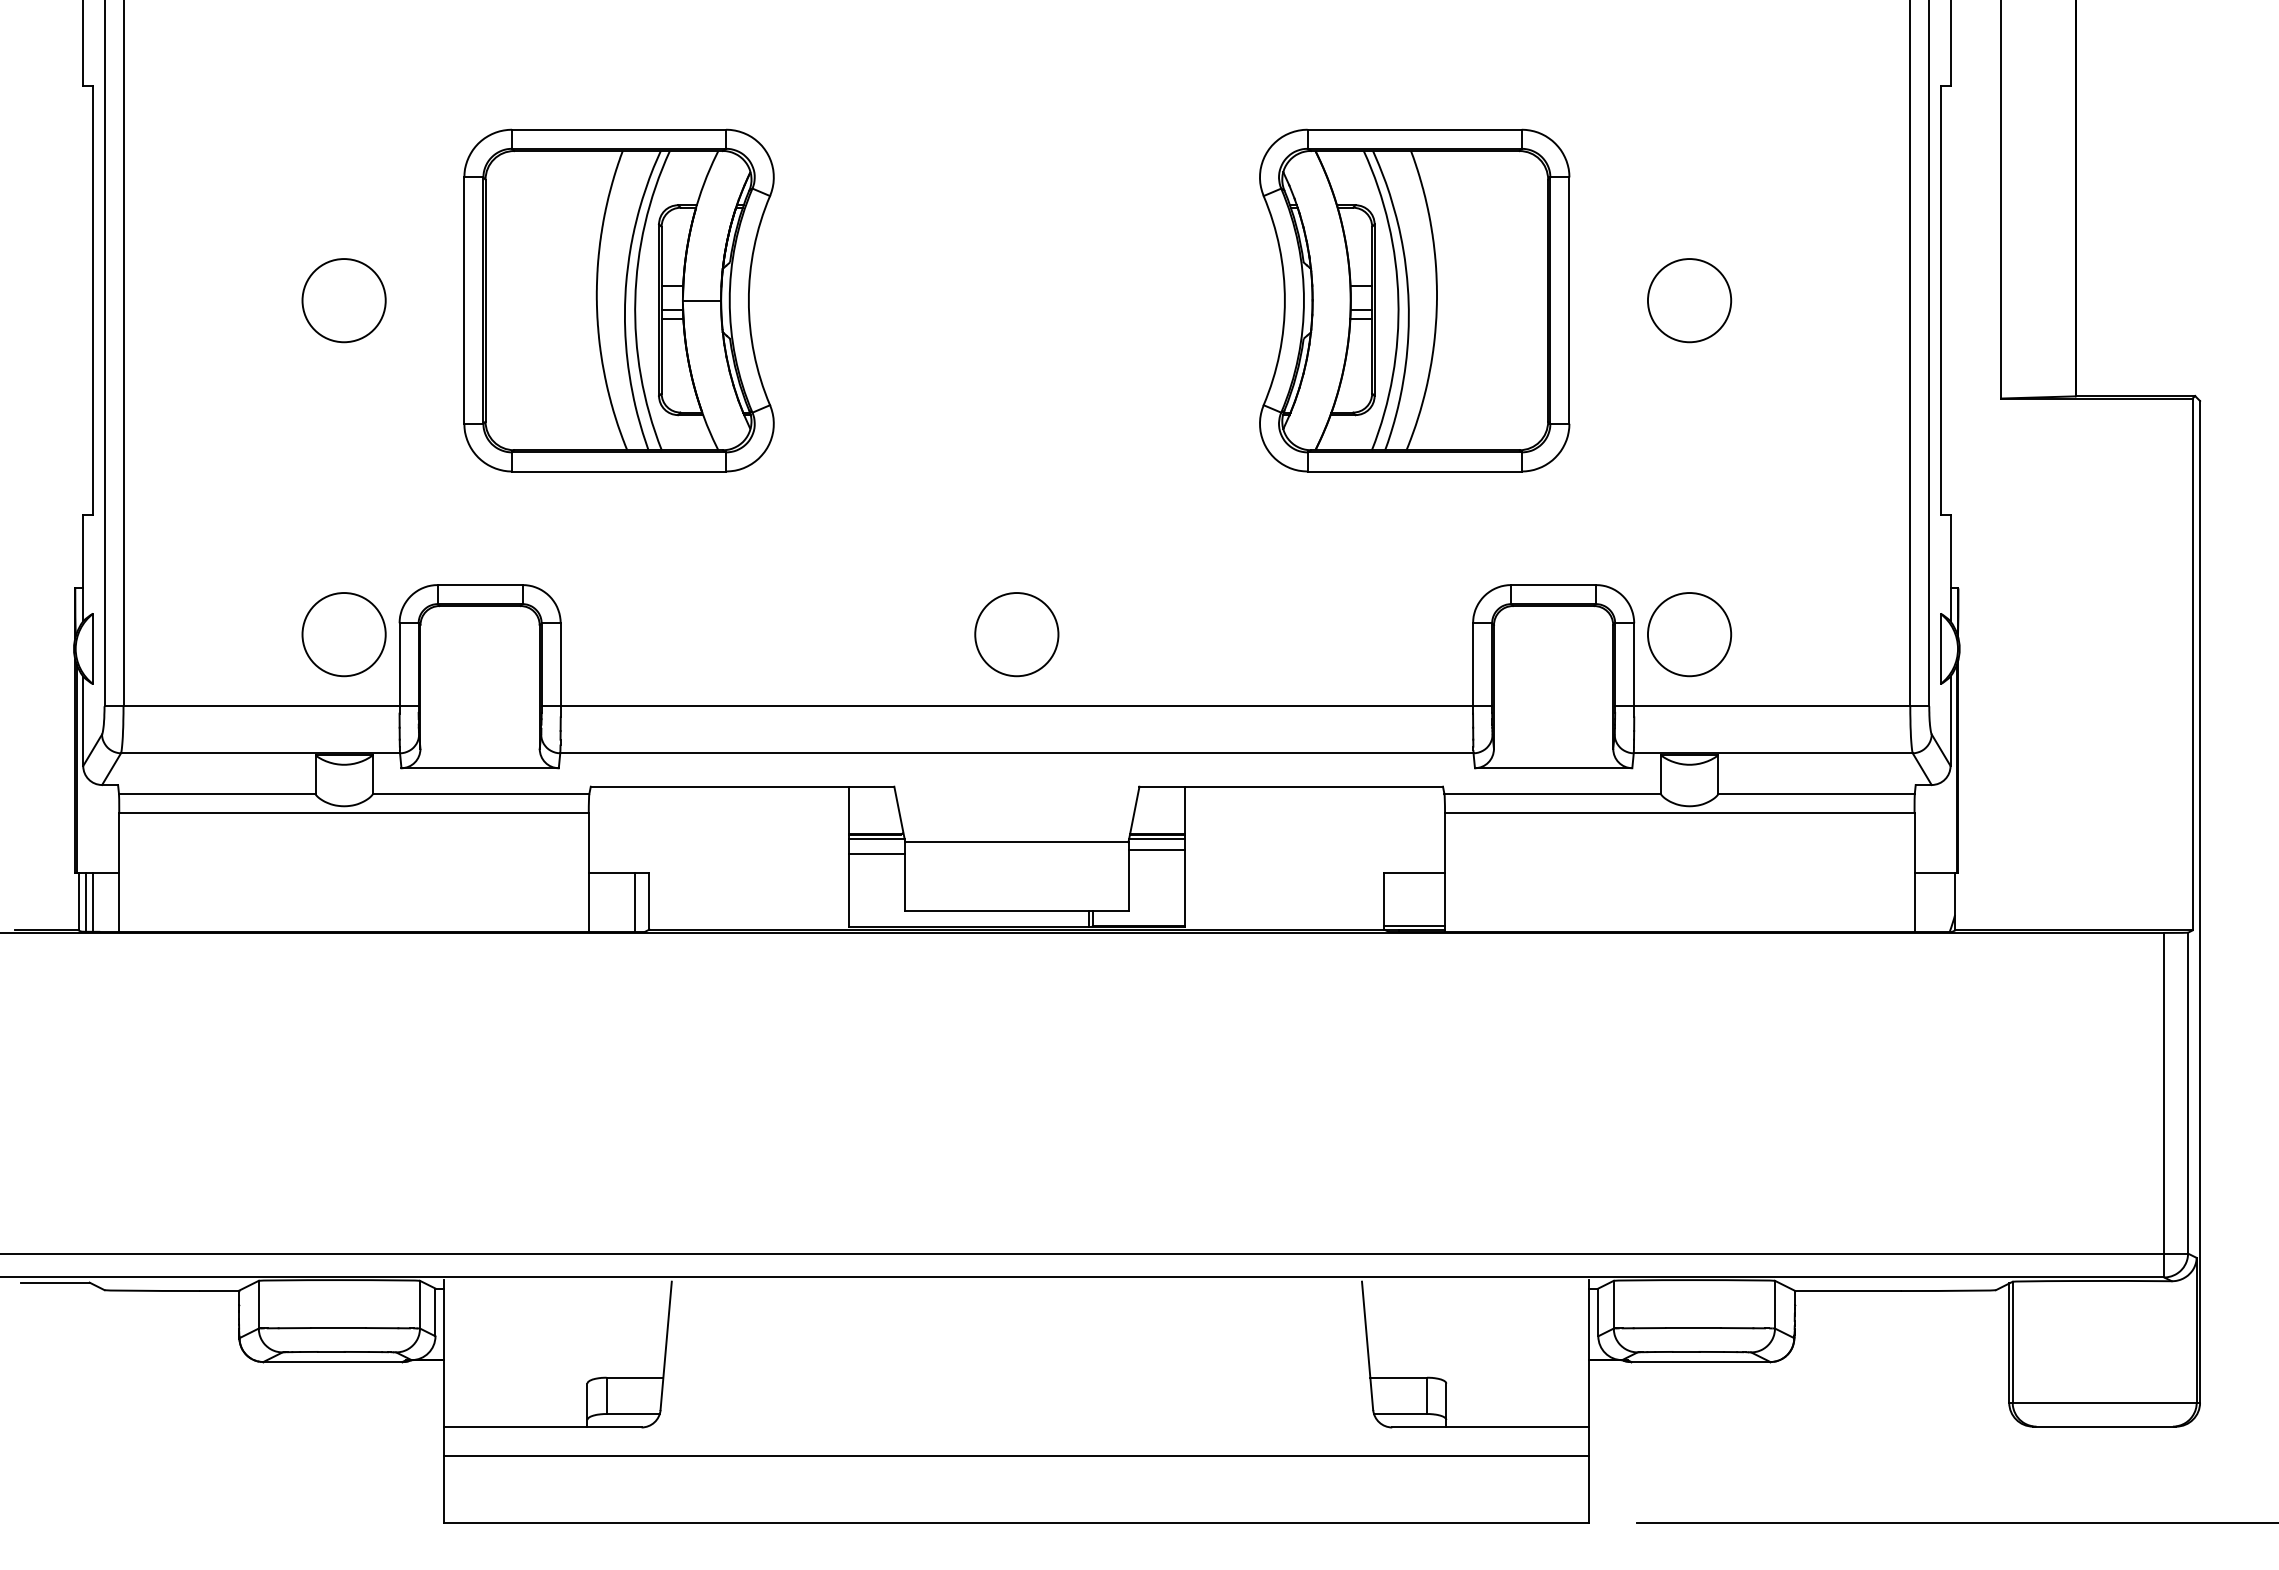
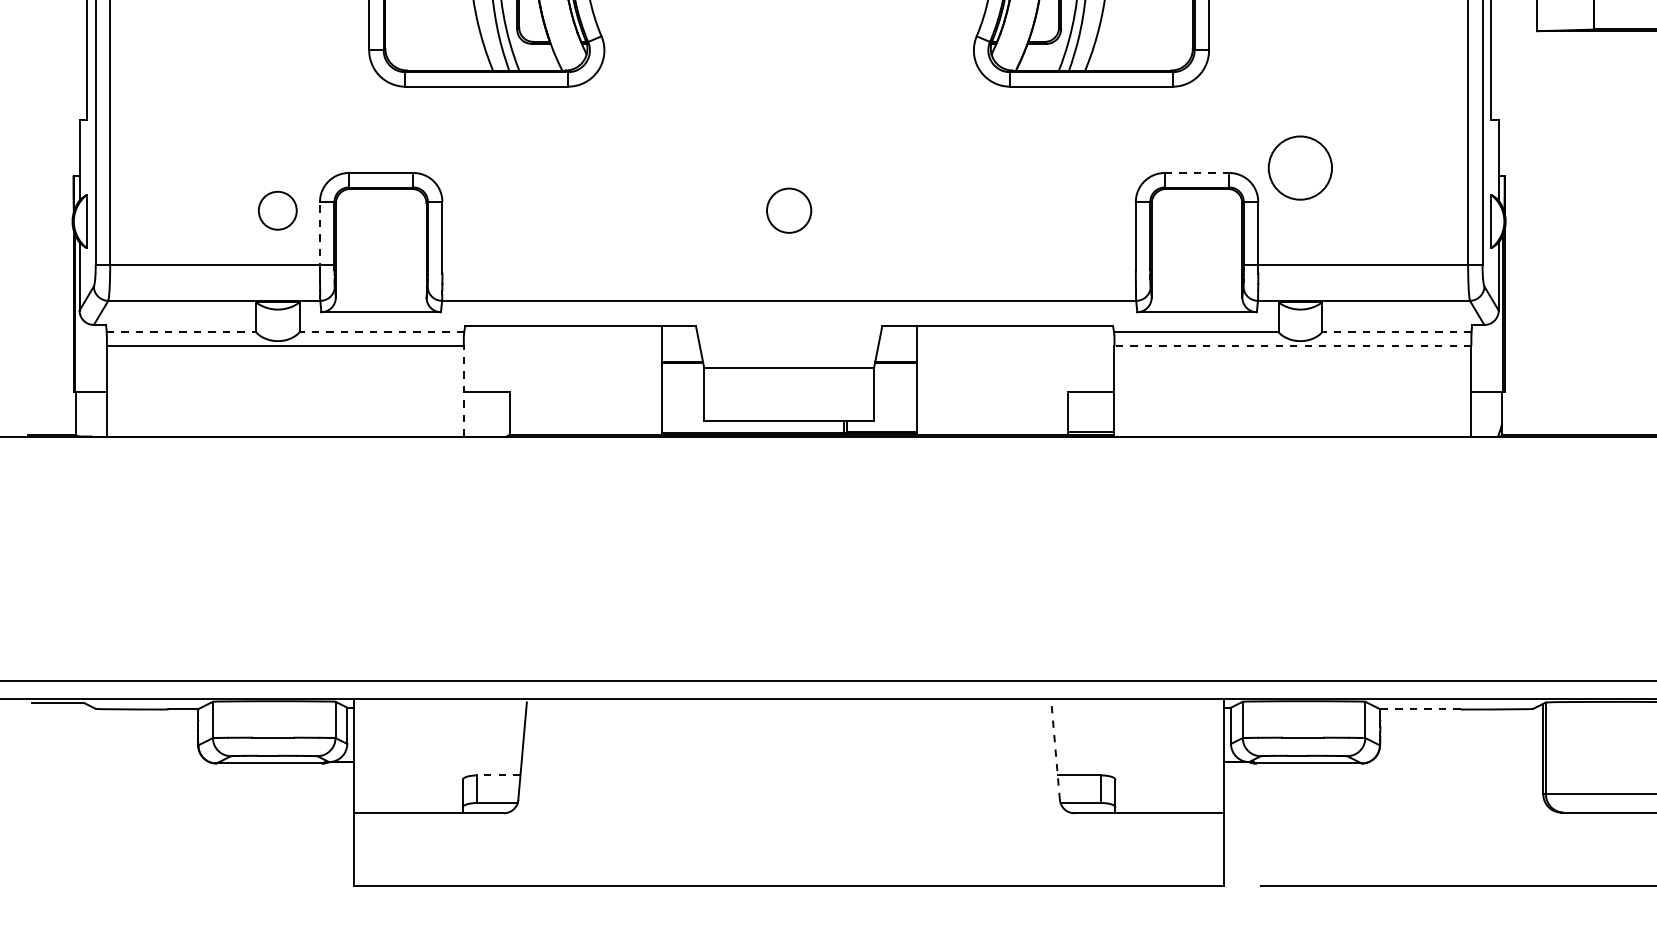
line: (1554, 585) -> (1197, 173), solid -> dashed
circle: (343, 634) -> (277, 210), size x0.6
circle: (1016, 634) -> (788, 210), size x0.7
circle: (1689, 634) -> (1300, 168), moved
line: (399, 667) -> (319, 235), solid -> dashed
line: (1016, 706) -> (788, 265), removed
line: (217, 794) -> (181, 332), solid -> dashed
line: (480, 794) -> (381, 332), solid -> dashed
line: (1816, 794) -> (1396, 332), solid -> dashed
line: (1679, 812) -> (1292, 345), solid -> dashed
line: (877, 839) -> (683, 366), removed
line: (1156, 839) -> (895, 366), removed
line: (1156, 849) -> (895, 373), removed
line: (877, 853) -> (683, 377), removed
line: (588, 871) -> (463, 390), solid -> dashed
line: (86, 902) -> (82, 414), removed
line: (92, 902) -> (86, 414), removed
line: (635, 902) -> (499, 414), removed
line: (1847, 1290) -> (1420, 709), solid -> dashed
line: (1367, 1345) -> (1055, 750), solid -> dashed
line: (634, 1377) -> (498, 775), solid -> dashed
line: (1016, 1456) -> (788, 835), removed

